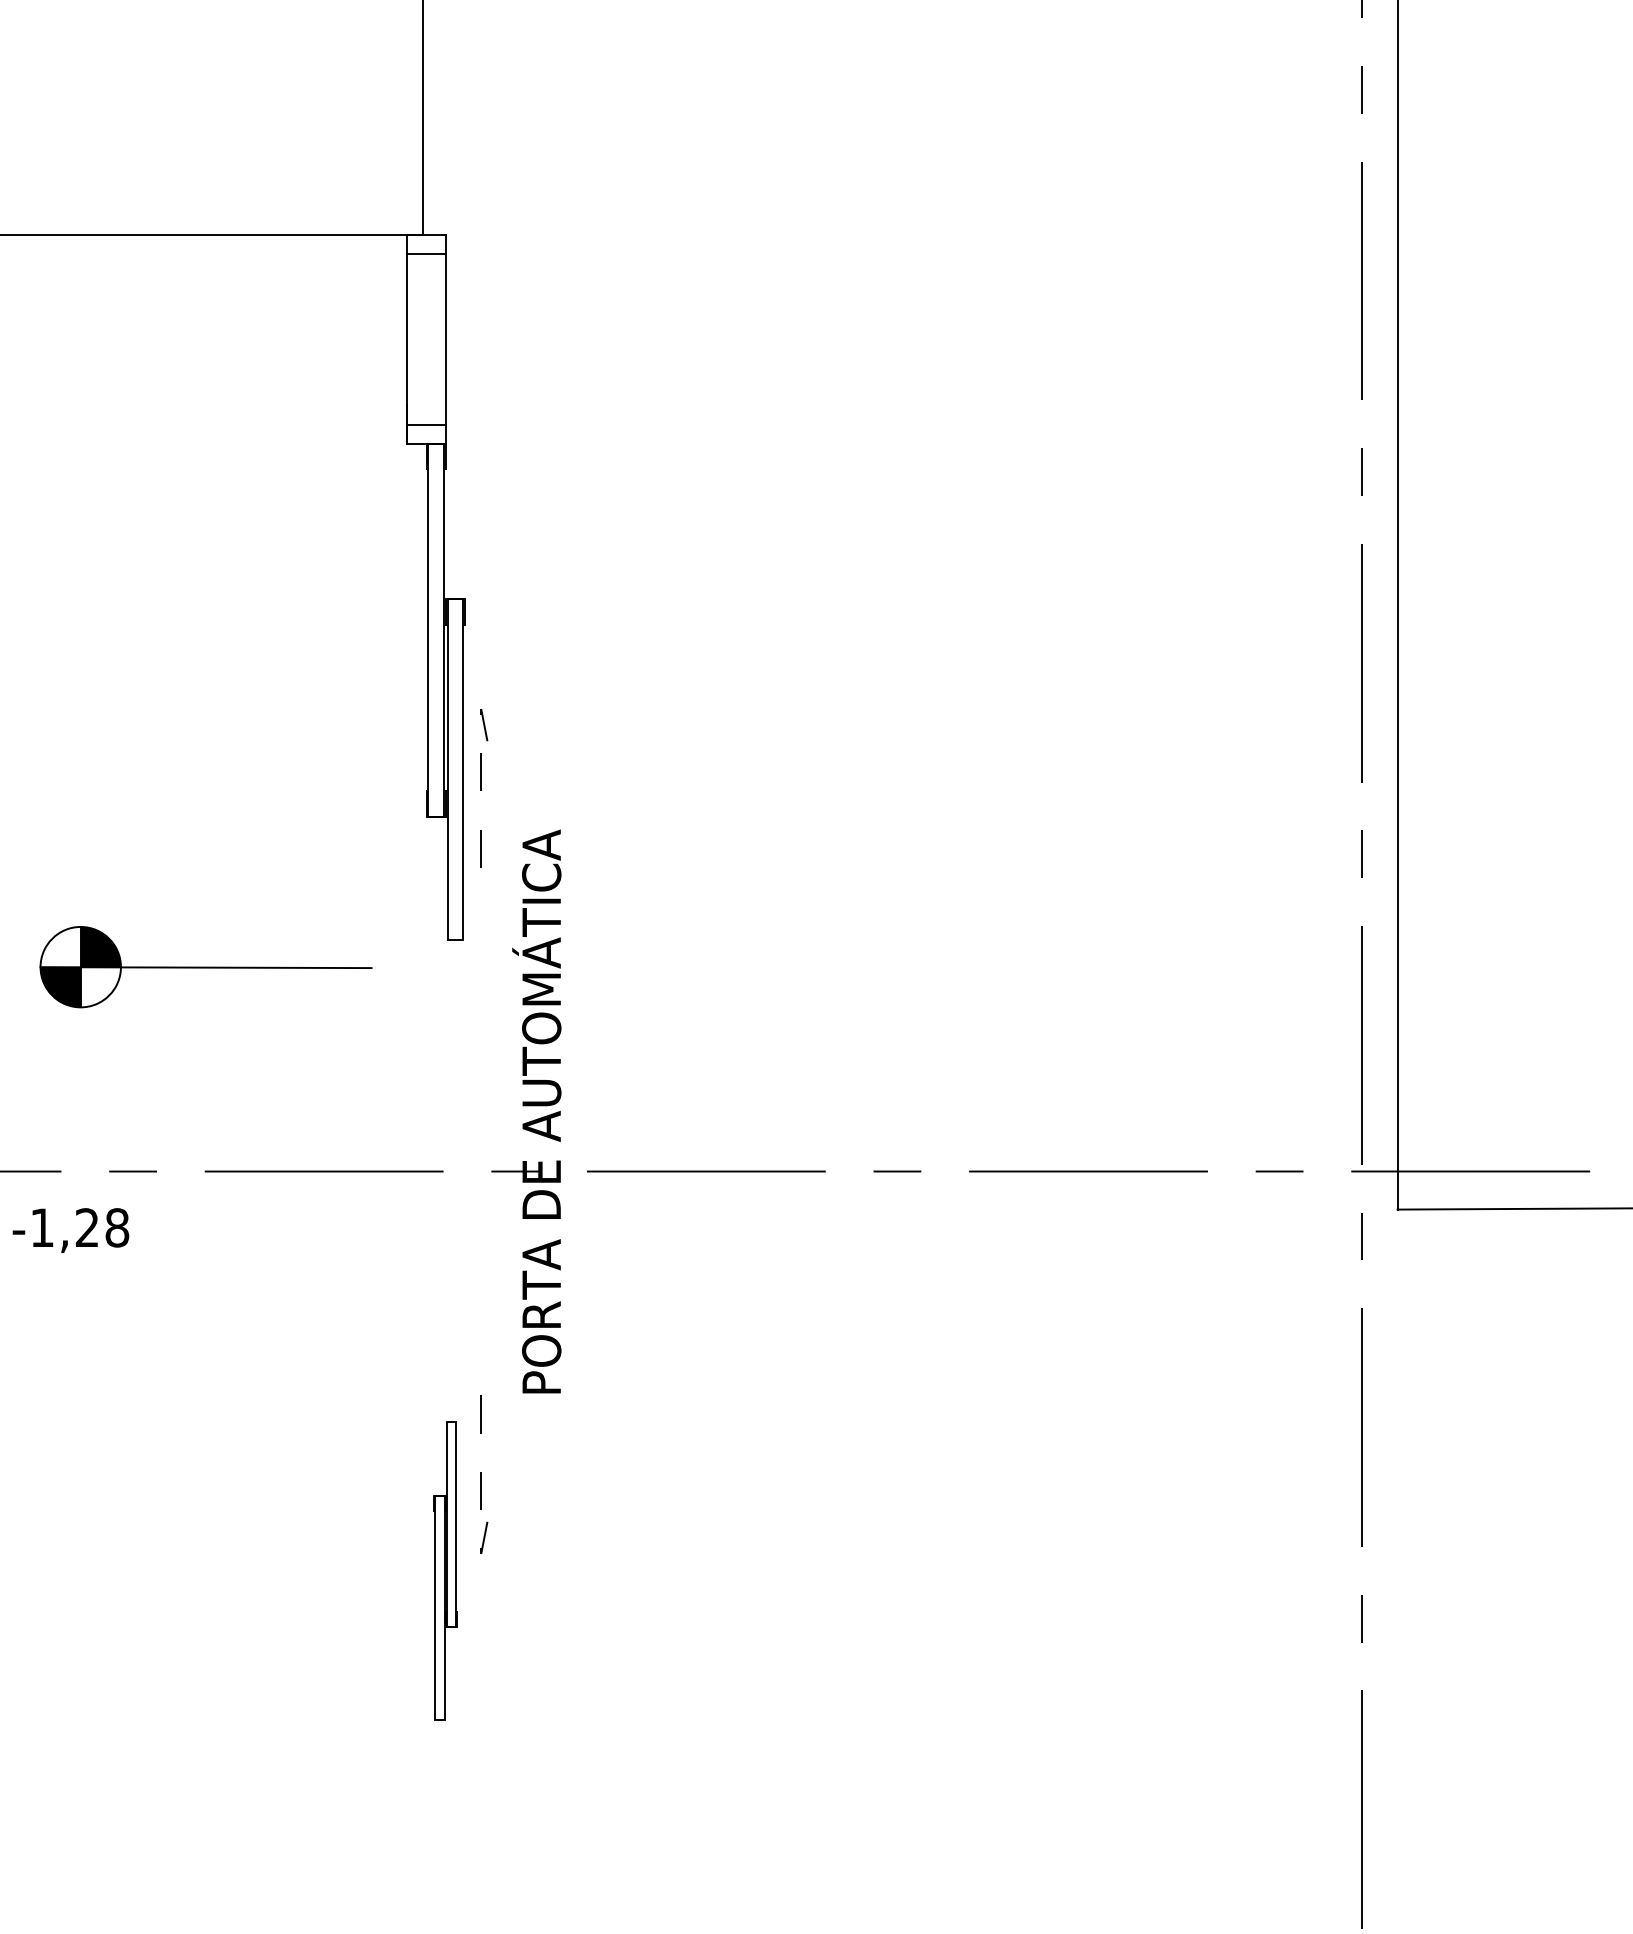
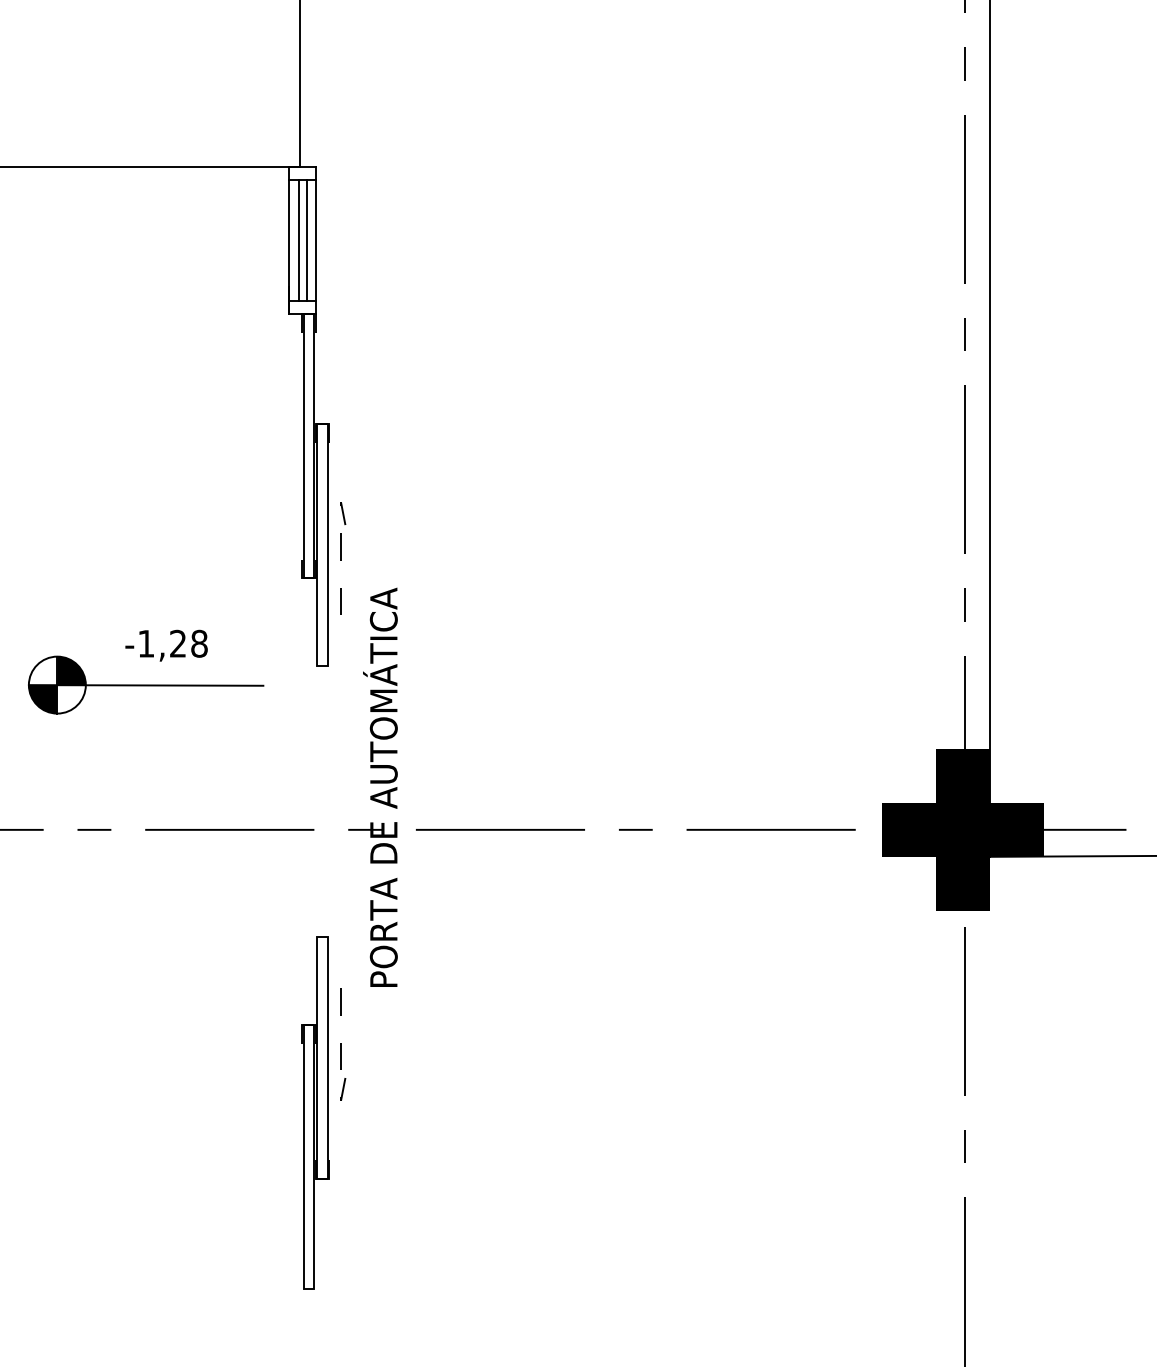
line: (421, 339) -> (298, 240), added
line: (432, 339) -> (306, 240), added
fill: (1359, 1171) -> (963, 829), added
text: (70, 1230) -> (166, 645), moved
part: (445, 1570) -> (315, 1112), size x1.67

